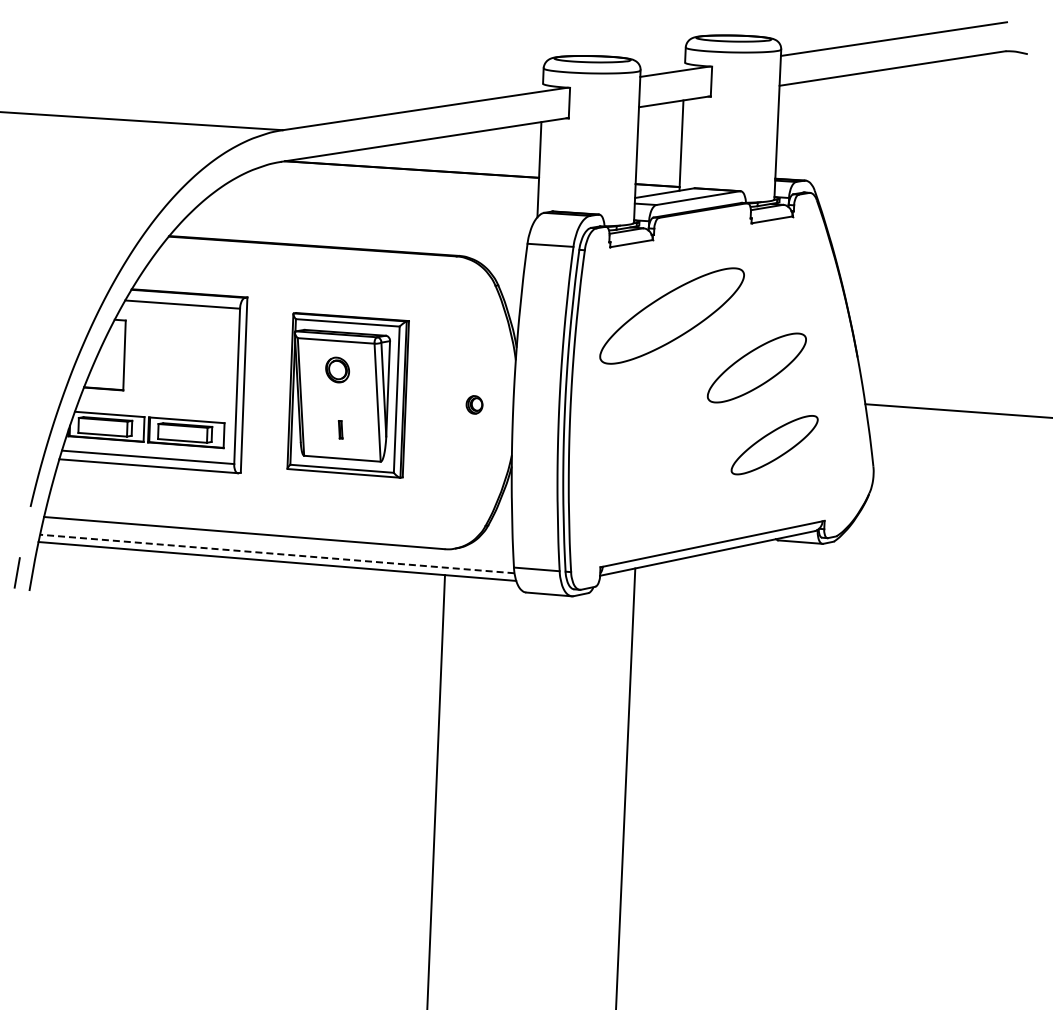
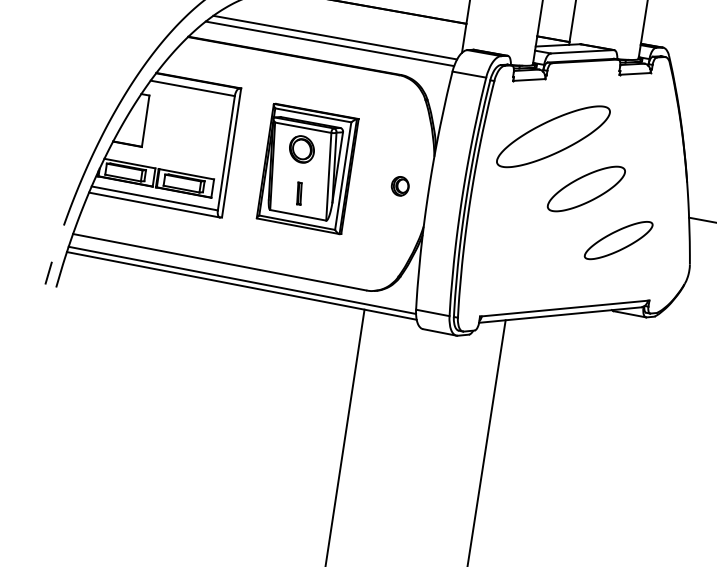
line: (365, 215) -> (335, 37), added
line: (359, 224) -> (329, 43), added
part: (756, 367) -> (586, 188), moved
part: (337, 369) -> (301, 148), size x1.43
part: (474, 404) -> (400, 186), size x1.43
part: (340, 429) -> (299, 193), size x1.67
line: (276, 553) -> (241, 279), dashed -> solid

